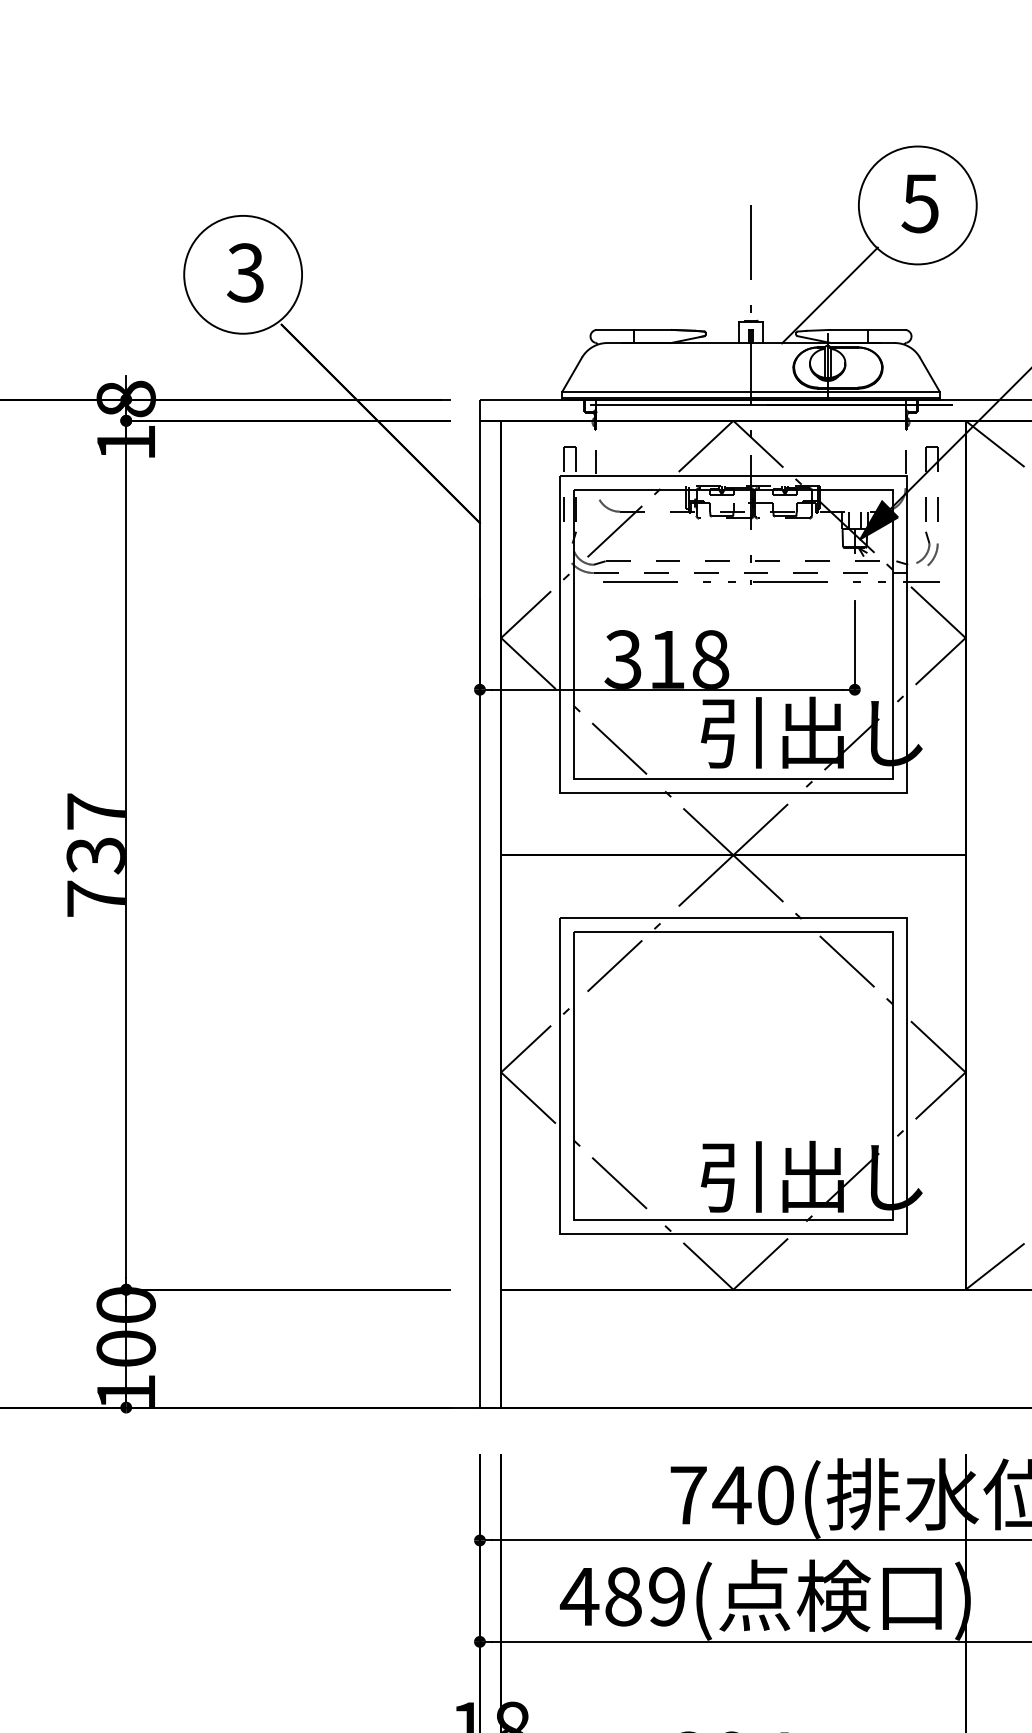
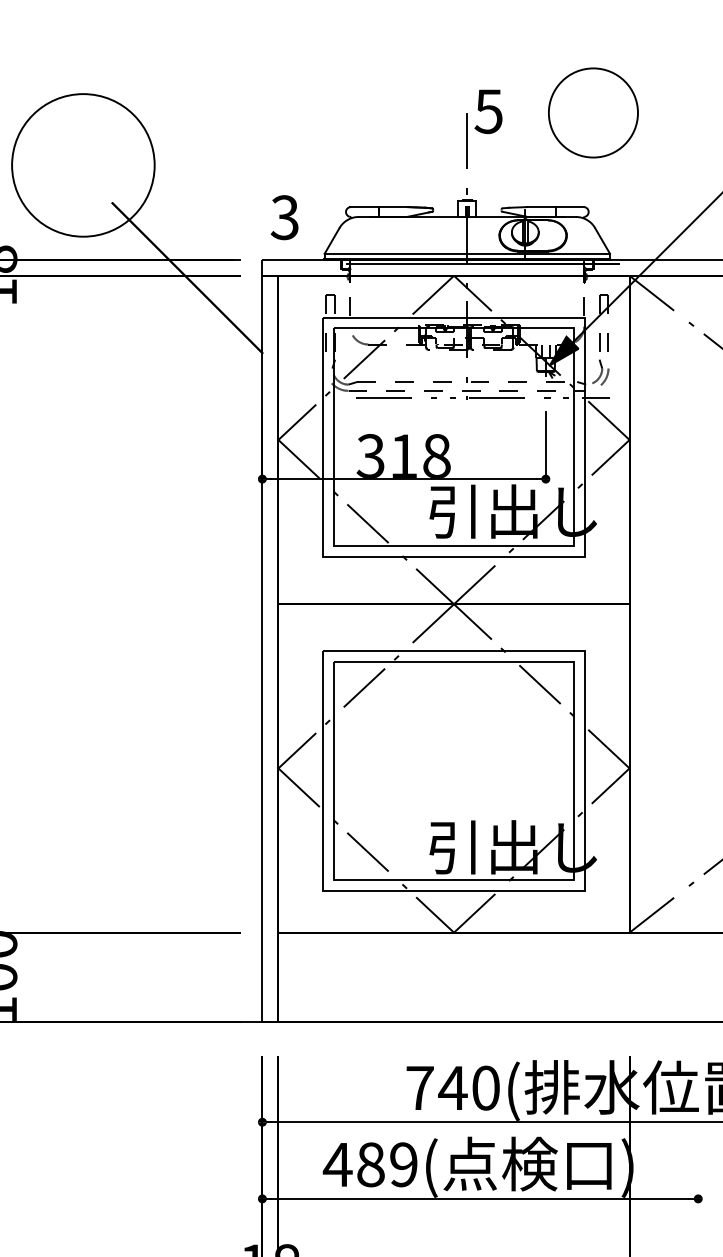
text: (919, 203) -> (488, 111), moved
text: (245, 272) -> (284, 217), moved
circle: (243, 274) -> (83, 165), size x1.6
line: (829, 295) -> (526, 181), removed

